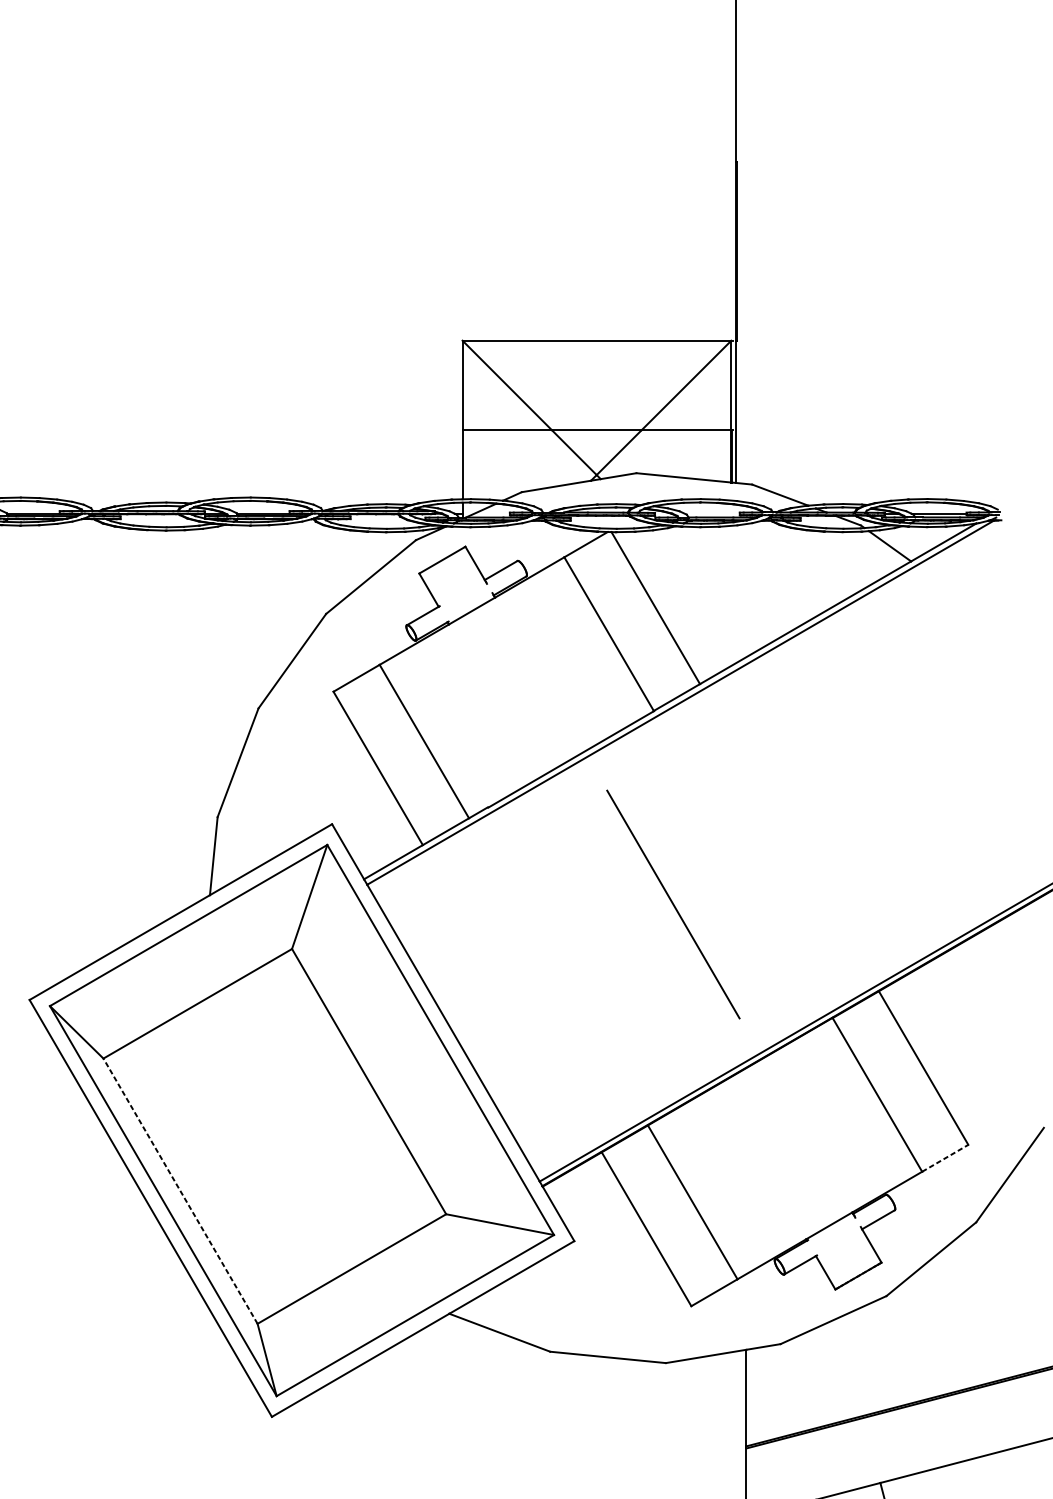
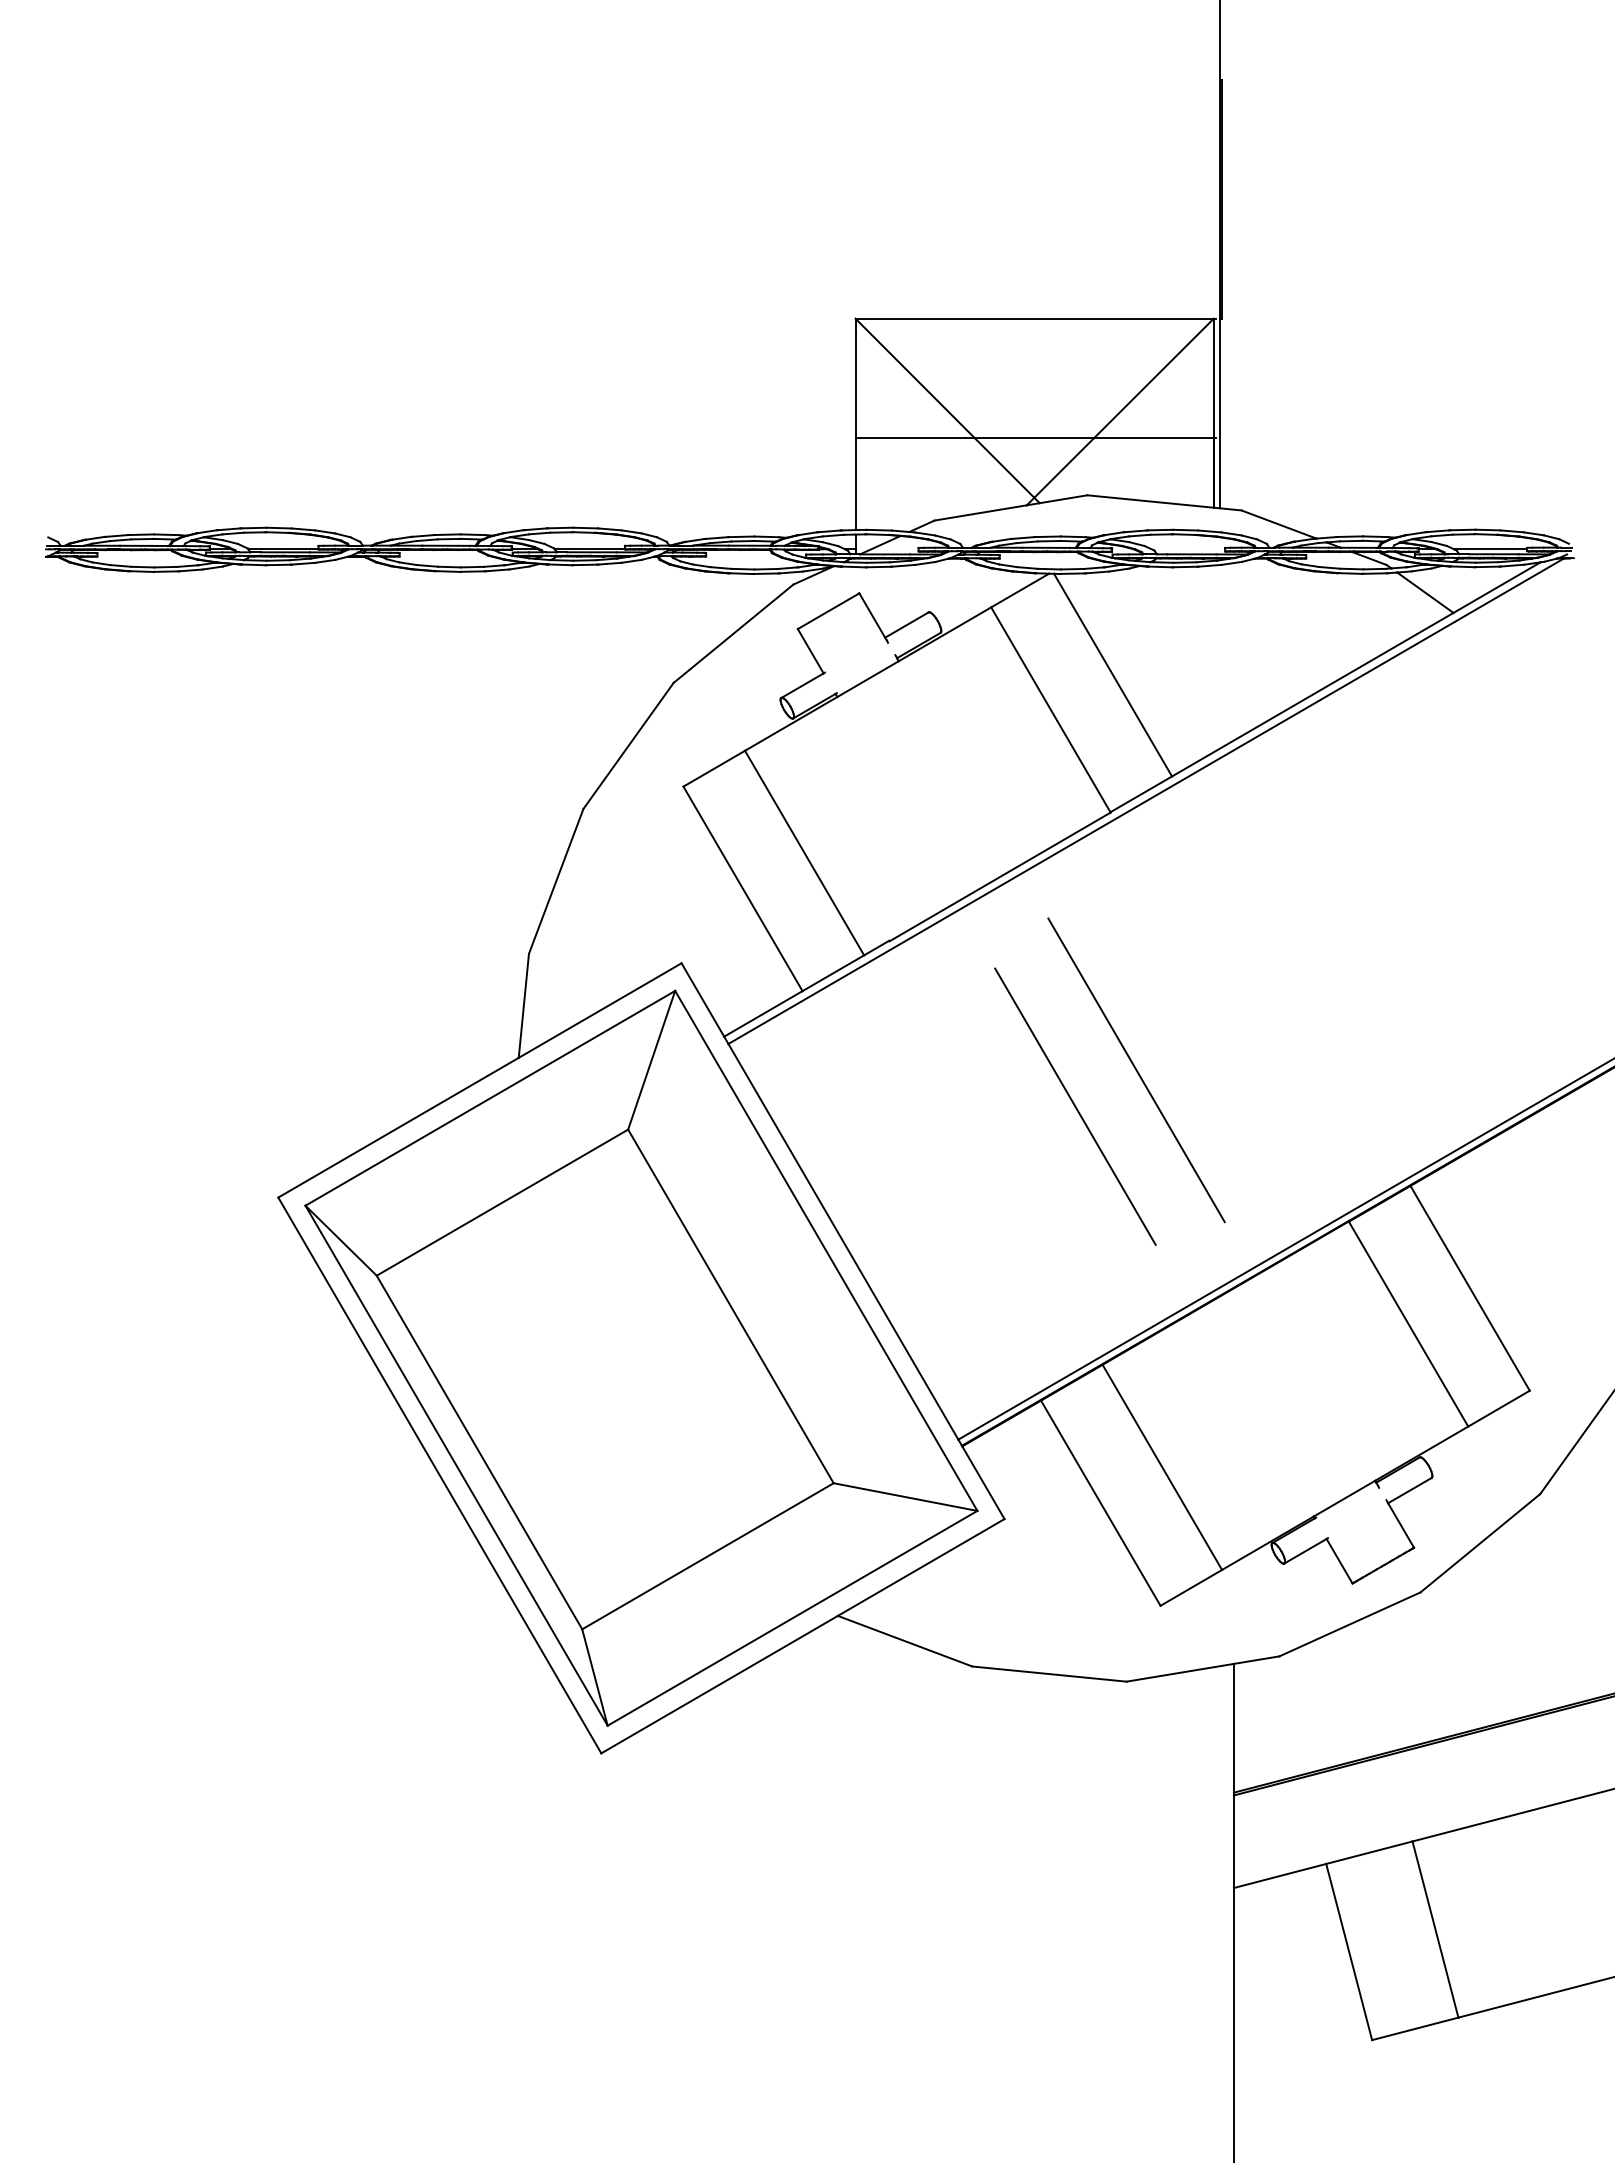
line: (627, 931) -> (1075, 1106), added
line: (945, 1158) -> (1499, 1408), dashed -> solid
line: (180, 1191) -> (479, 1452), dashed -> solid

